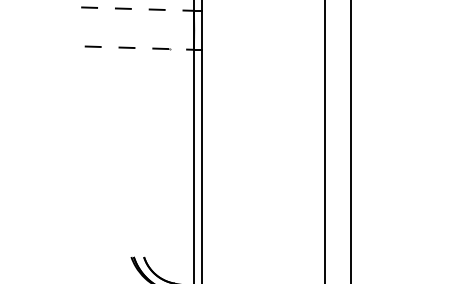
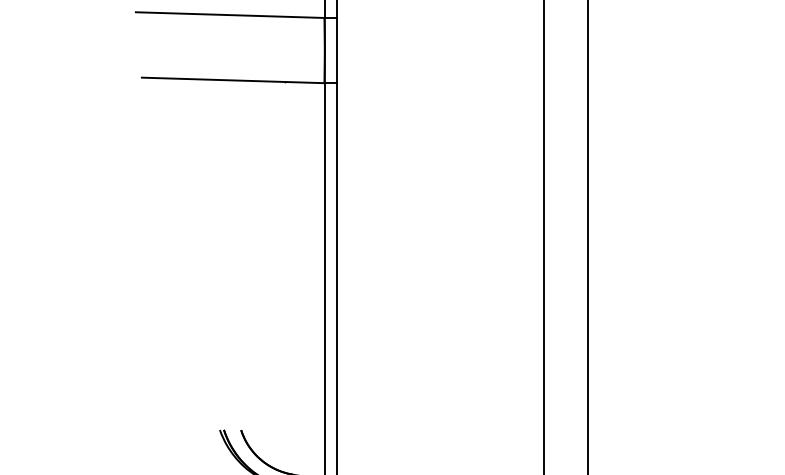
line: (138, 9) -> (231, 15), dashed -> solid
line: (139, 48) -> (233, 81), dashed -> solid

